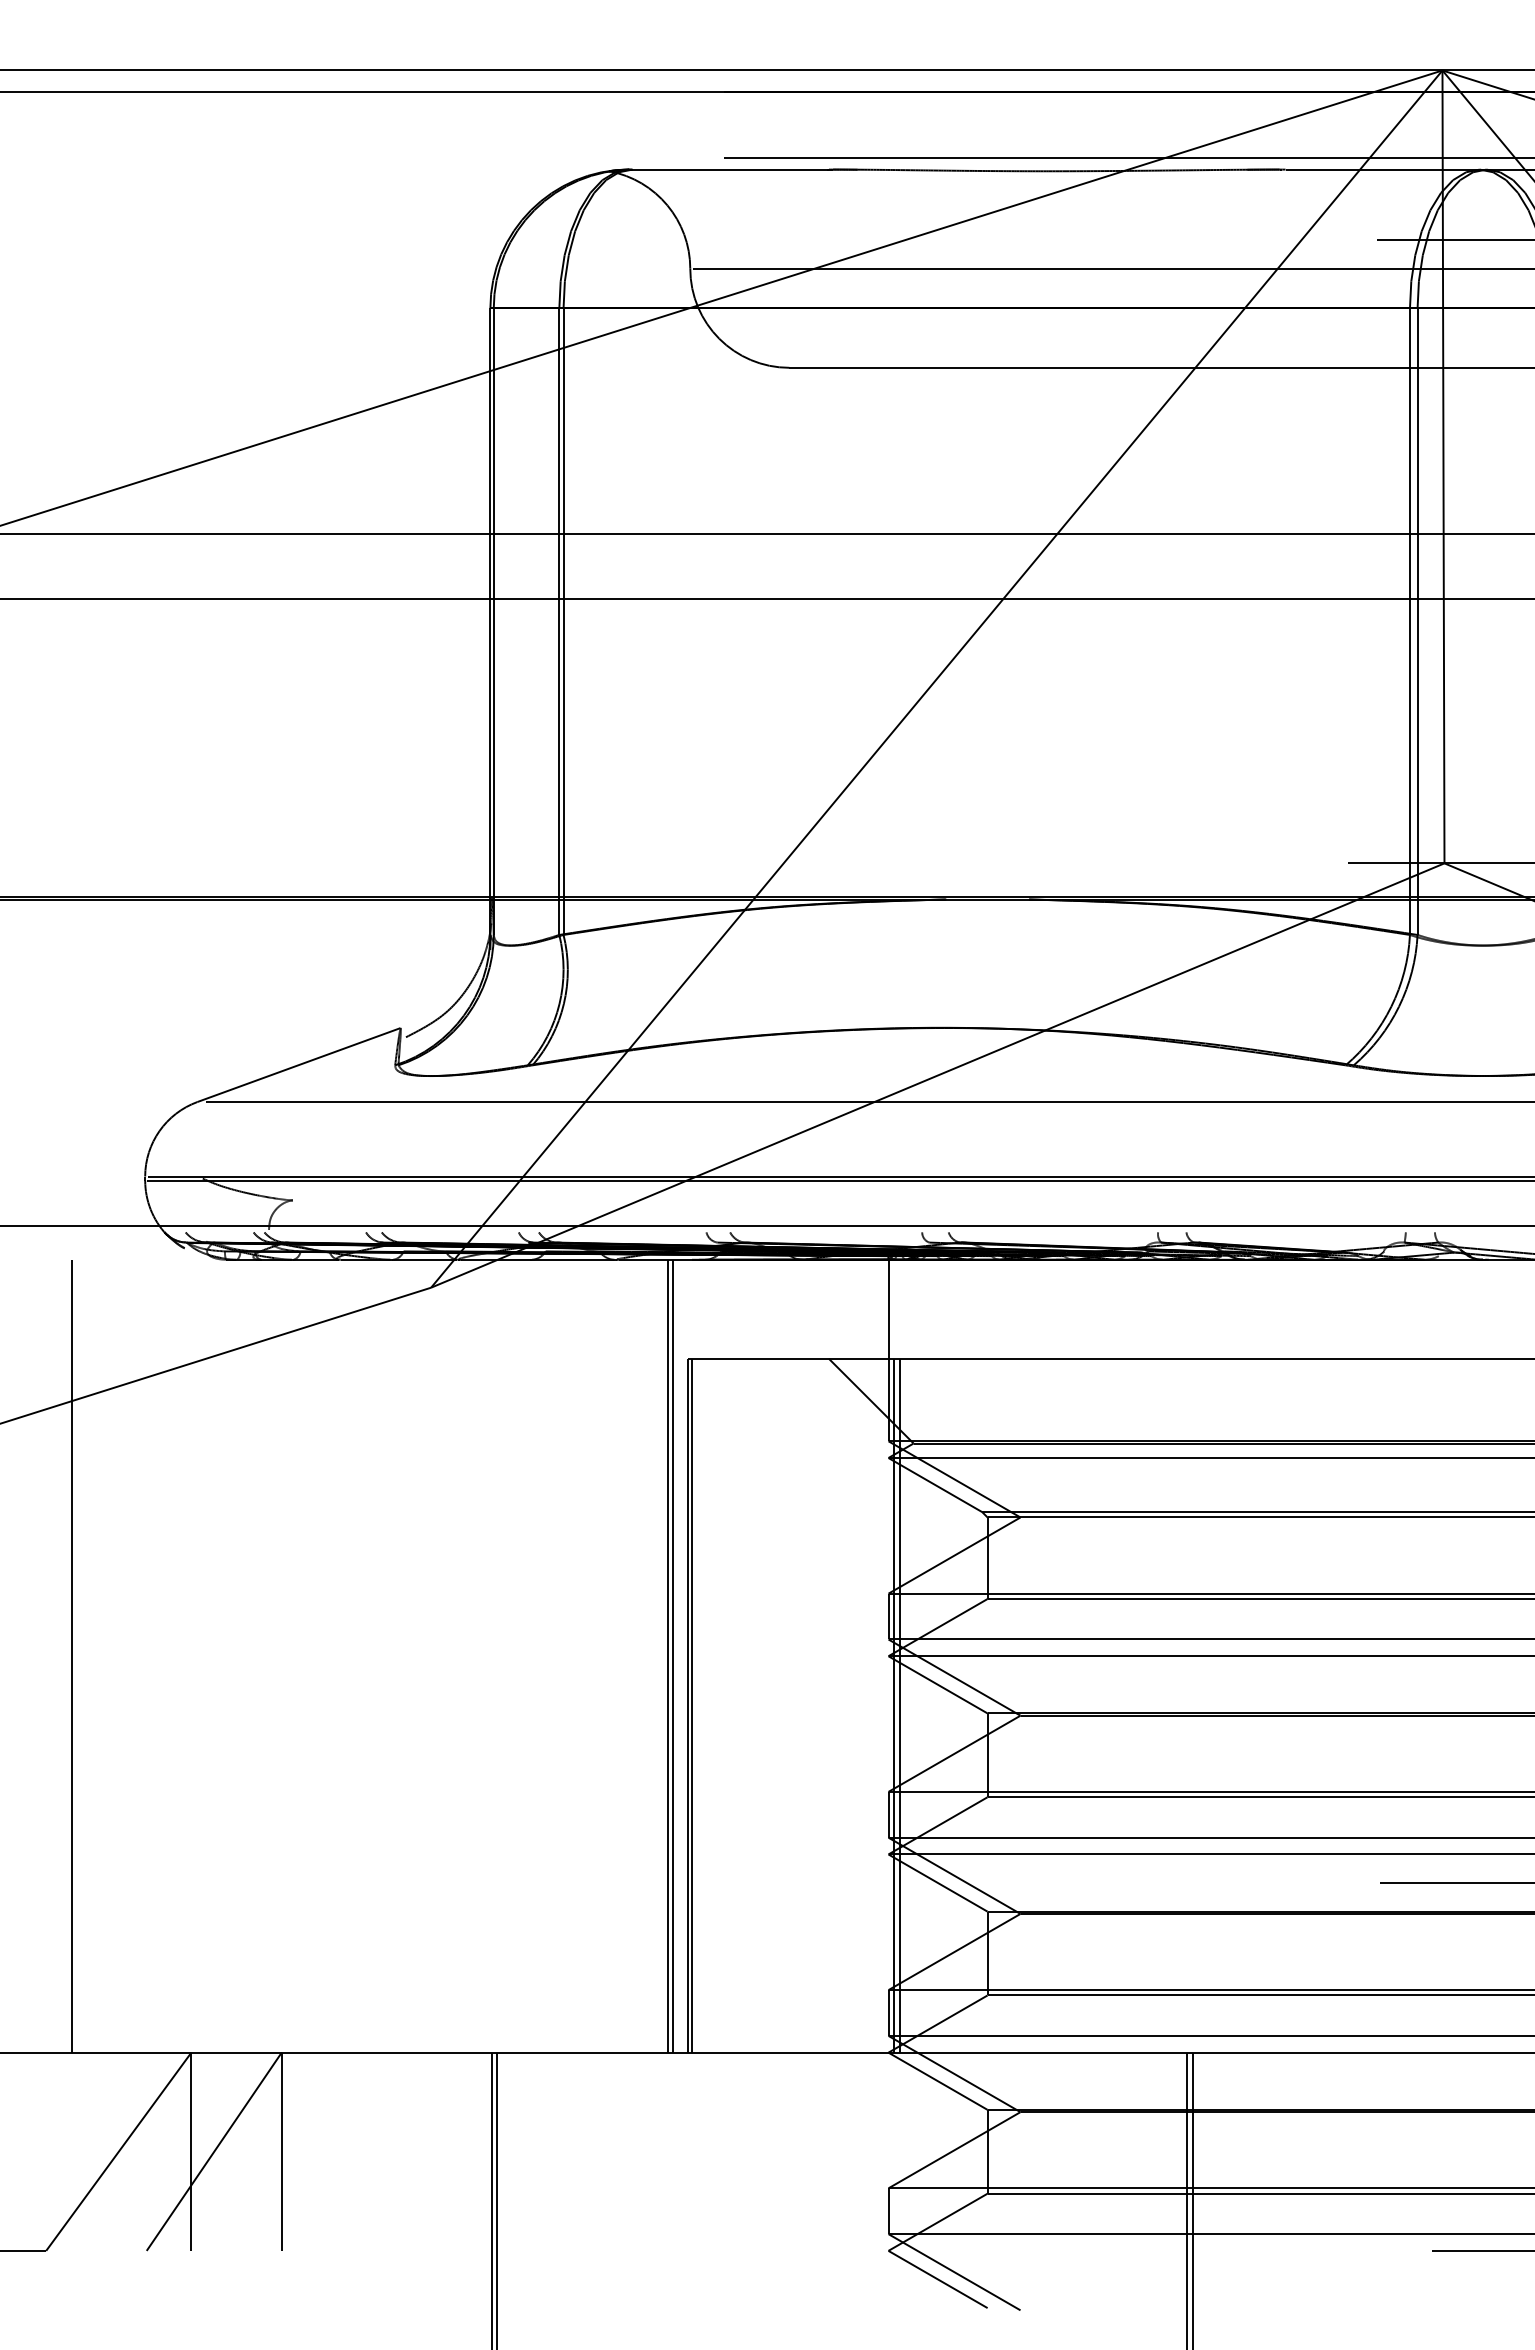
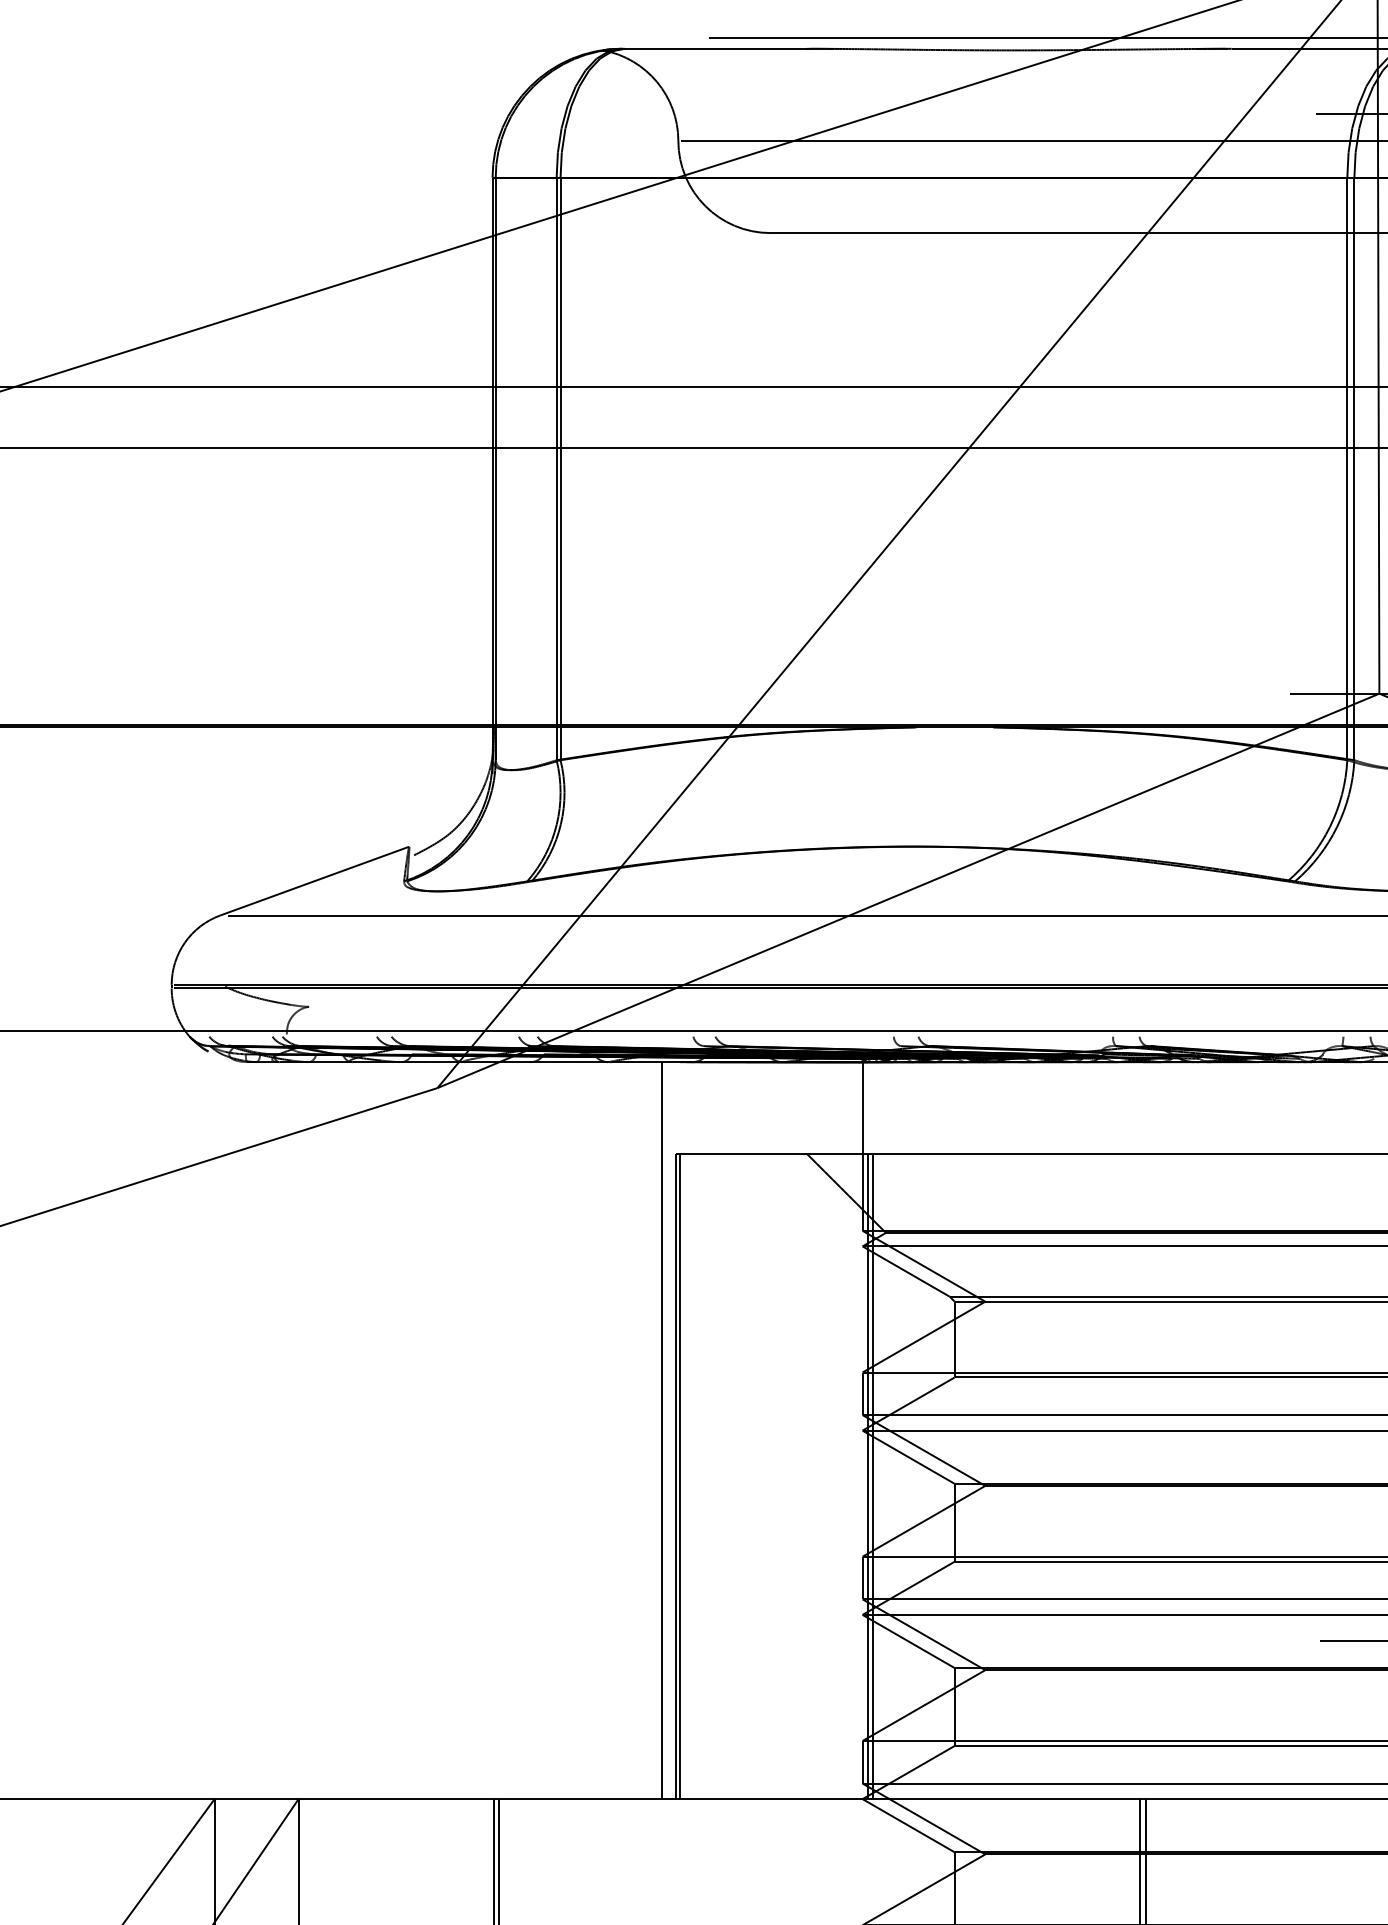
line: (72, 1655) -> (104, 1429), removed
line: (667, 1655) -> (657, 1429), removed

